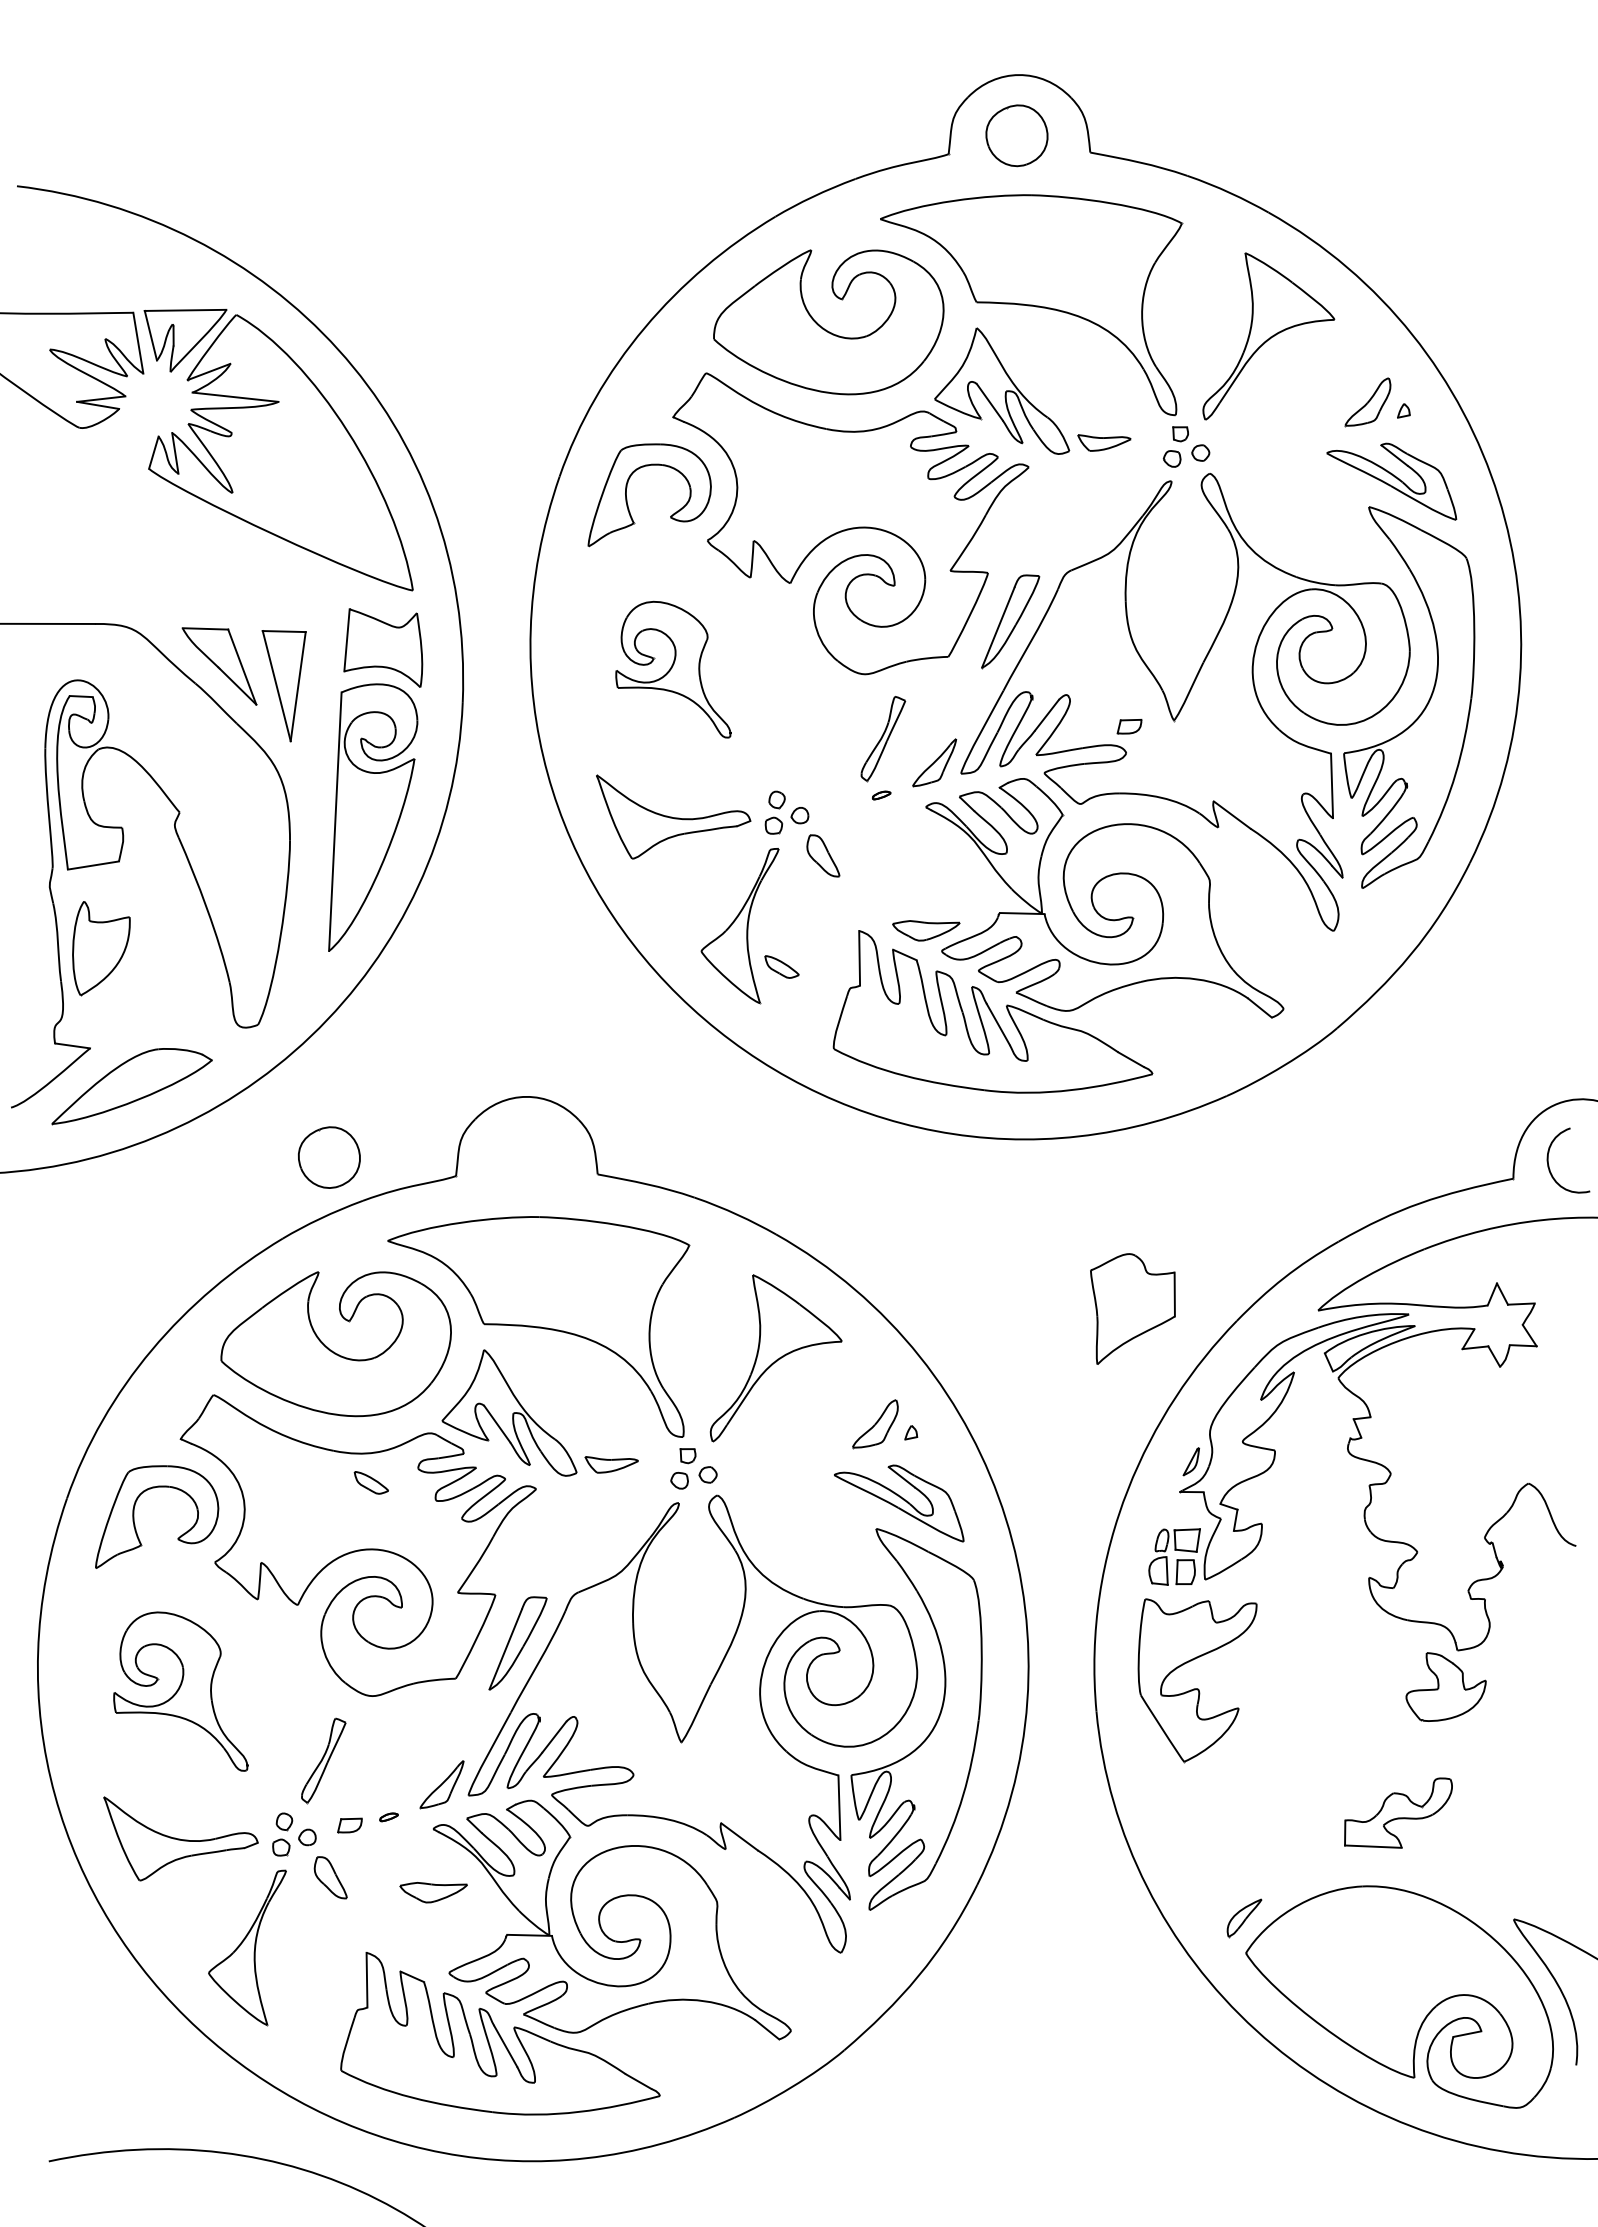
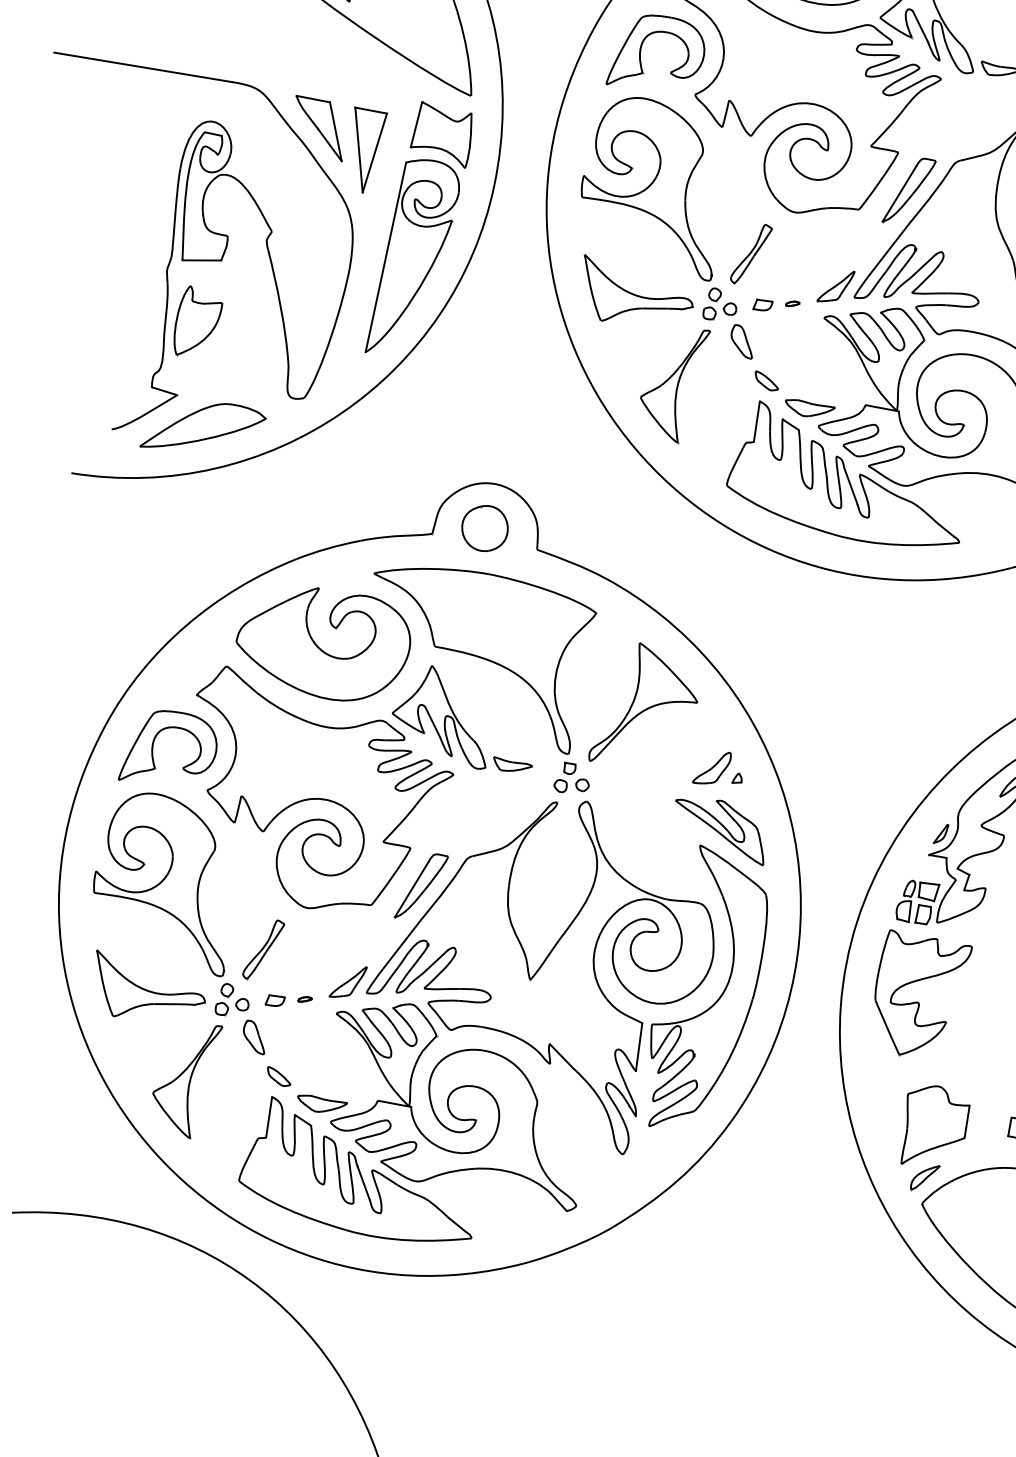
part: (673, 669) -> (654, 185), size x1.67
part: (1129, 726) -> (762, 305), moved
part: (883, 739) -> (751, 254), moved
part: (781, 966) -> (766, 380), moved
part: (328, 1157) -> (484, 528), moved
part: (1132, 1308) -> (934, 1127), moved
part: (370, 1482) -> (278, 1076), moved
part: (180, 1691) -> (166, 881), size x1.43
part: (433, 1892) -> (321, 1104), moved

